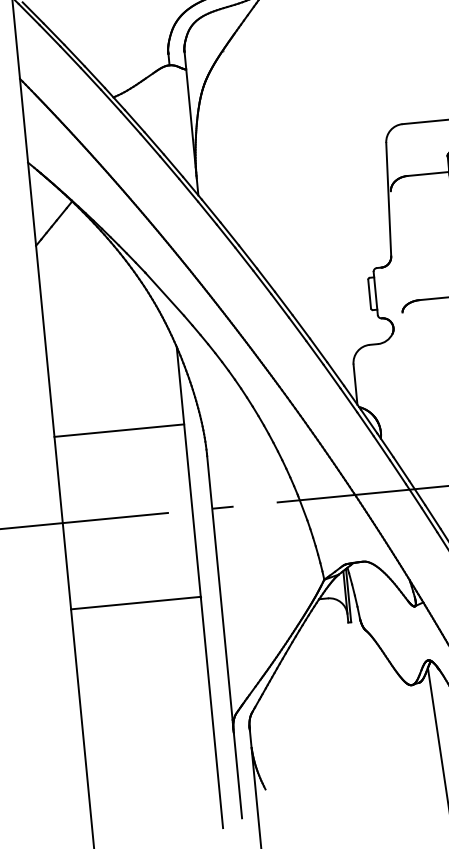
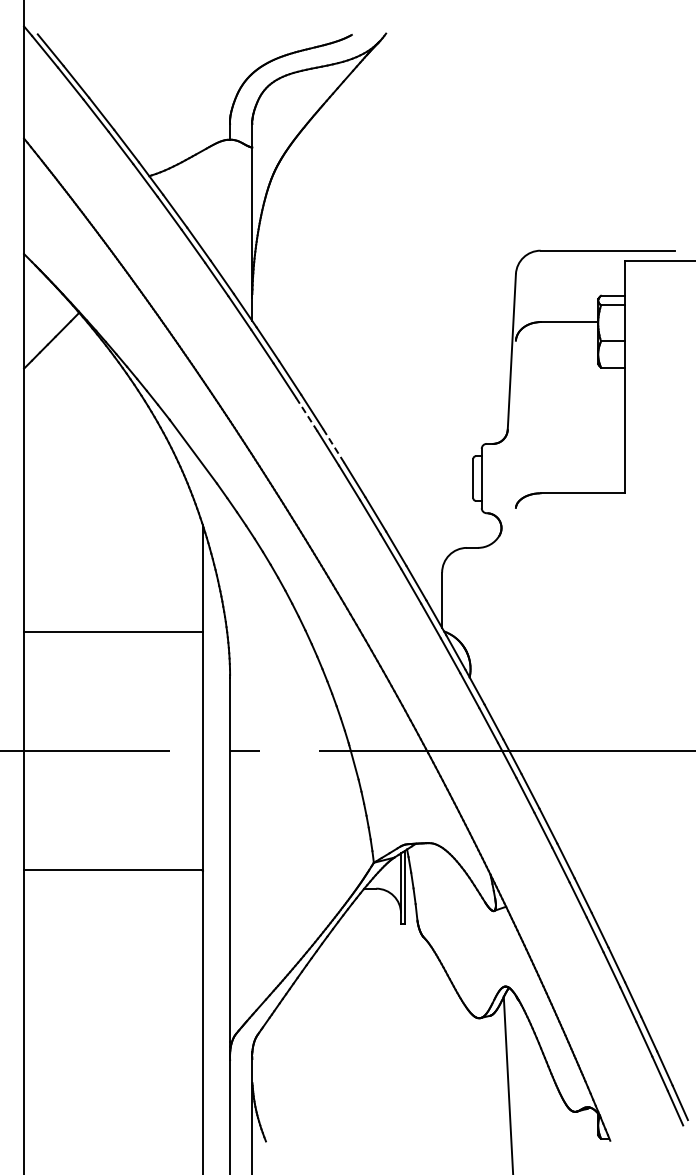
line: (244, 259) -> (306, 414), solid -> dashed
line: (265, 279) -> (333, 445), solid -> dashed

